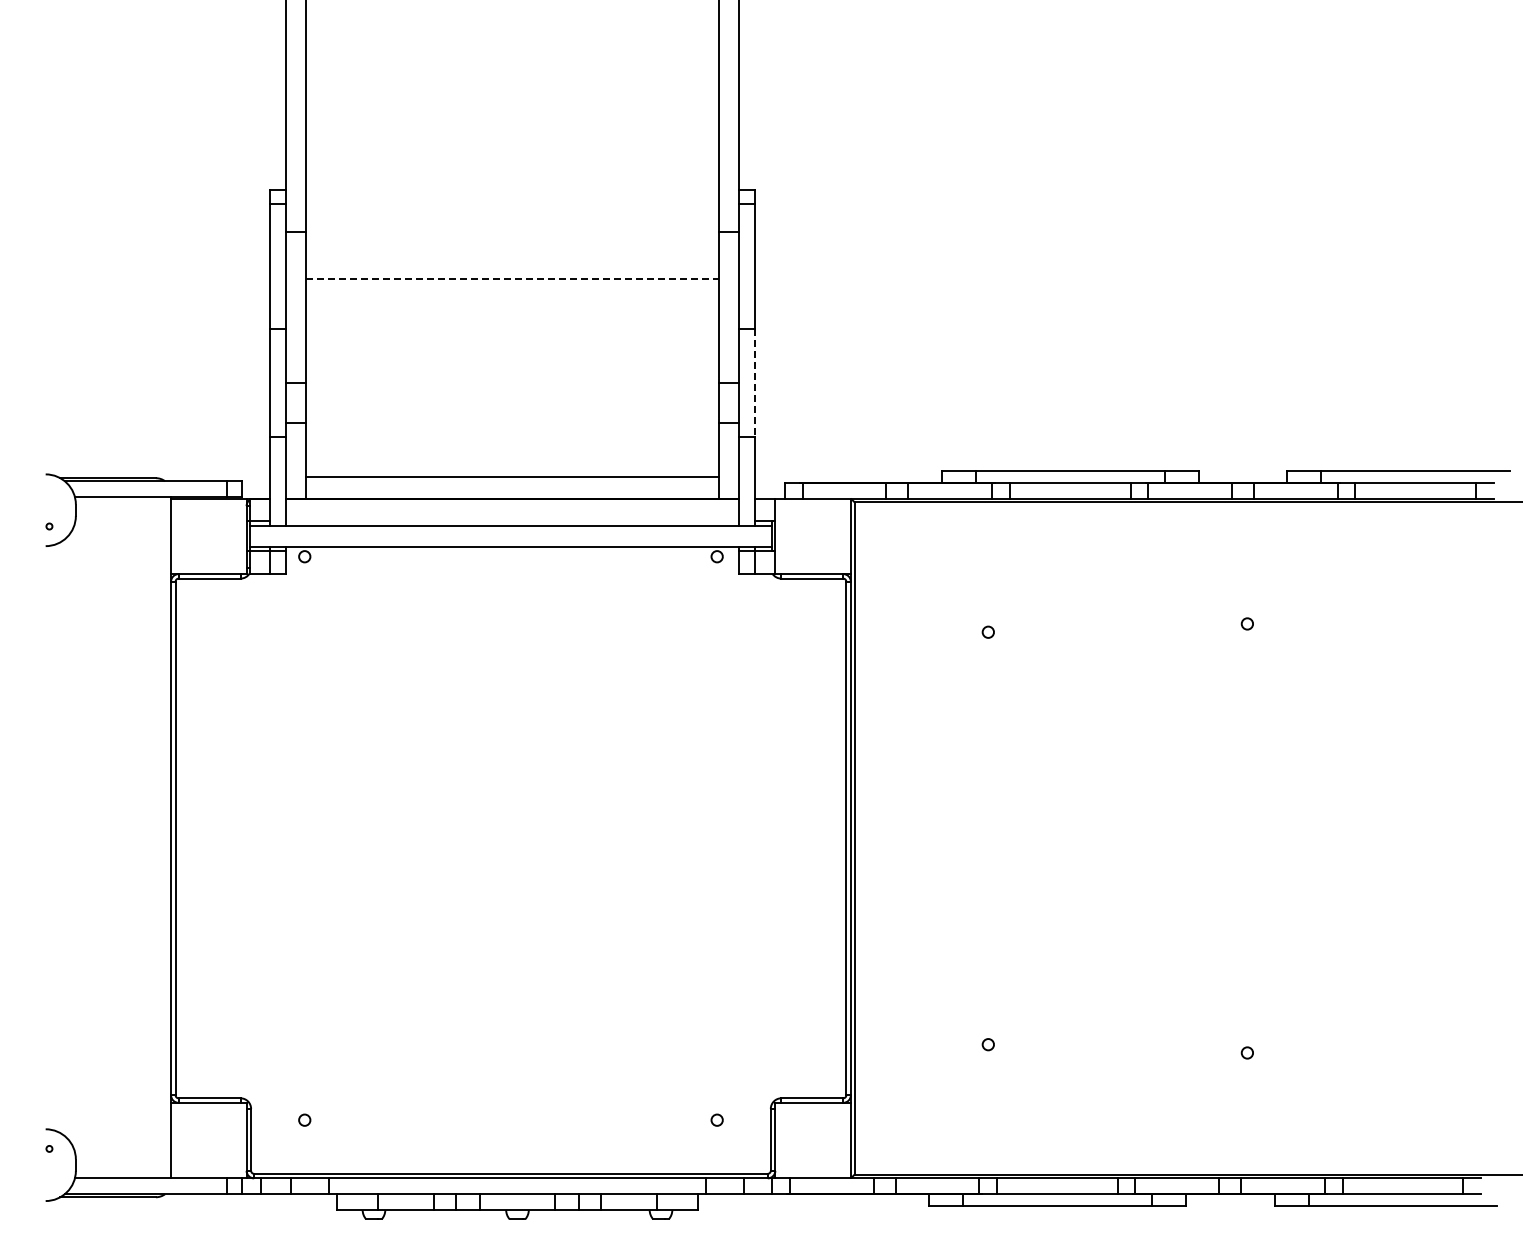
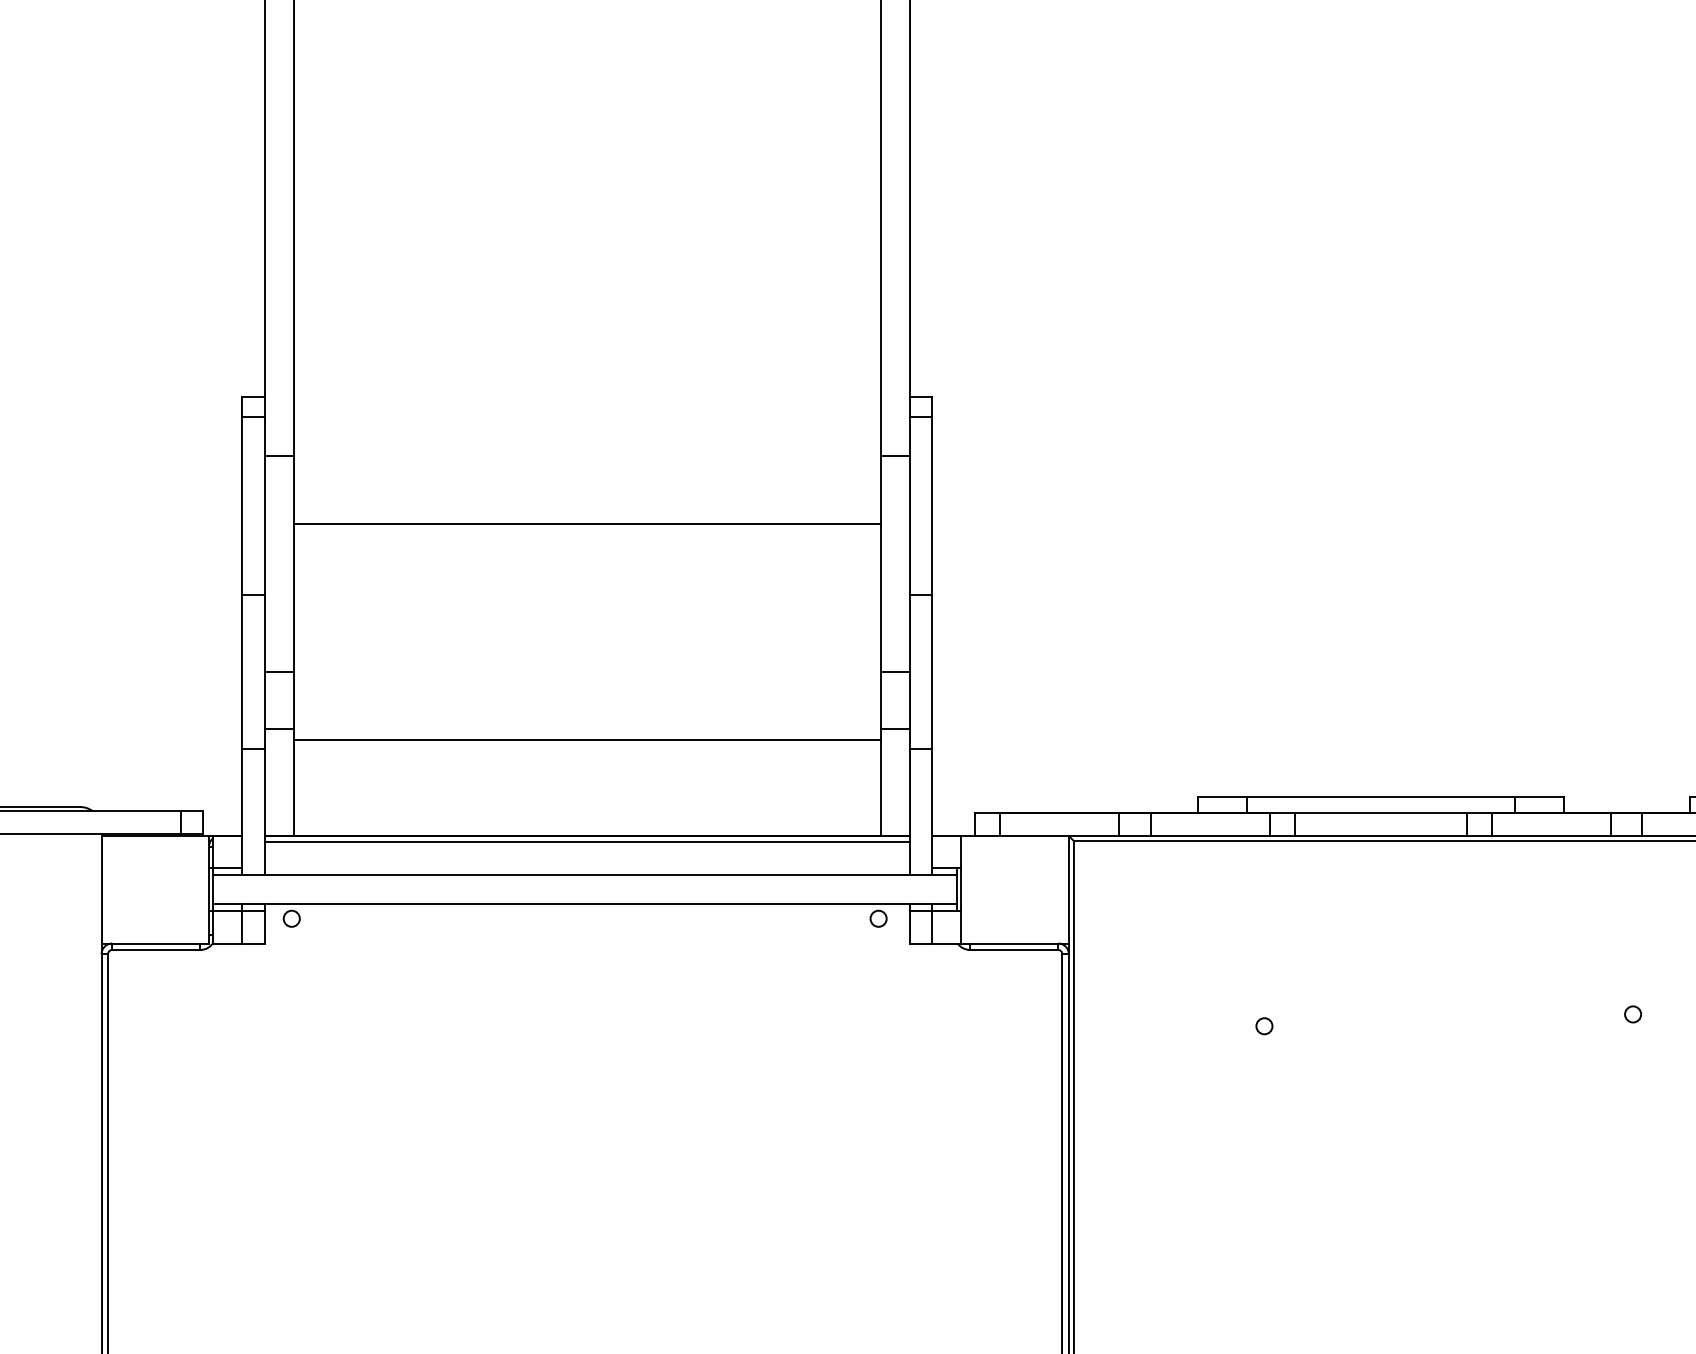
line: (512, 279) -> (587, 524), dashed -> solid
line: (754, 383) -> (931, 672), dashed -> solid
line: (512, 476) -> (587, 739), moved
line: (512, 503) -> (587, 843), added

